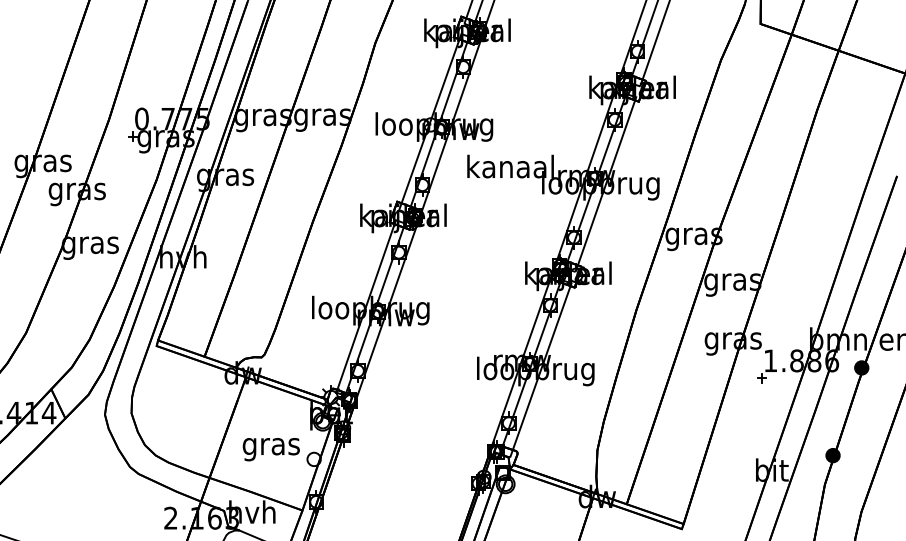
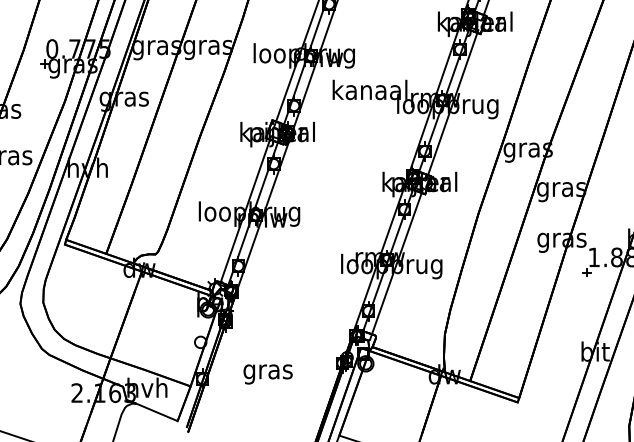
text: (270, 449) -> (267, 374), moved

